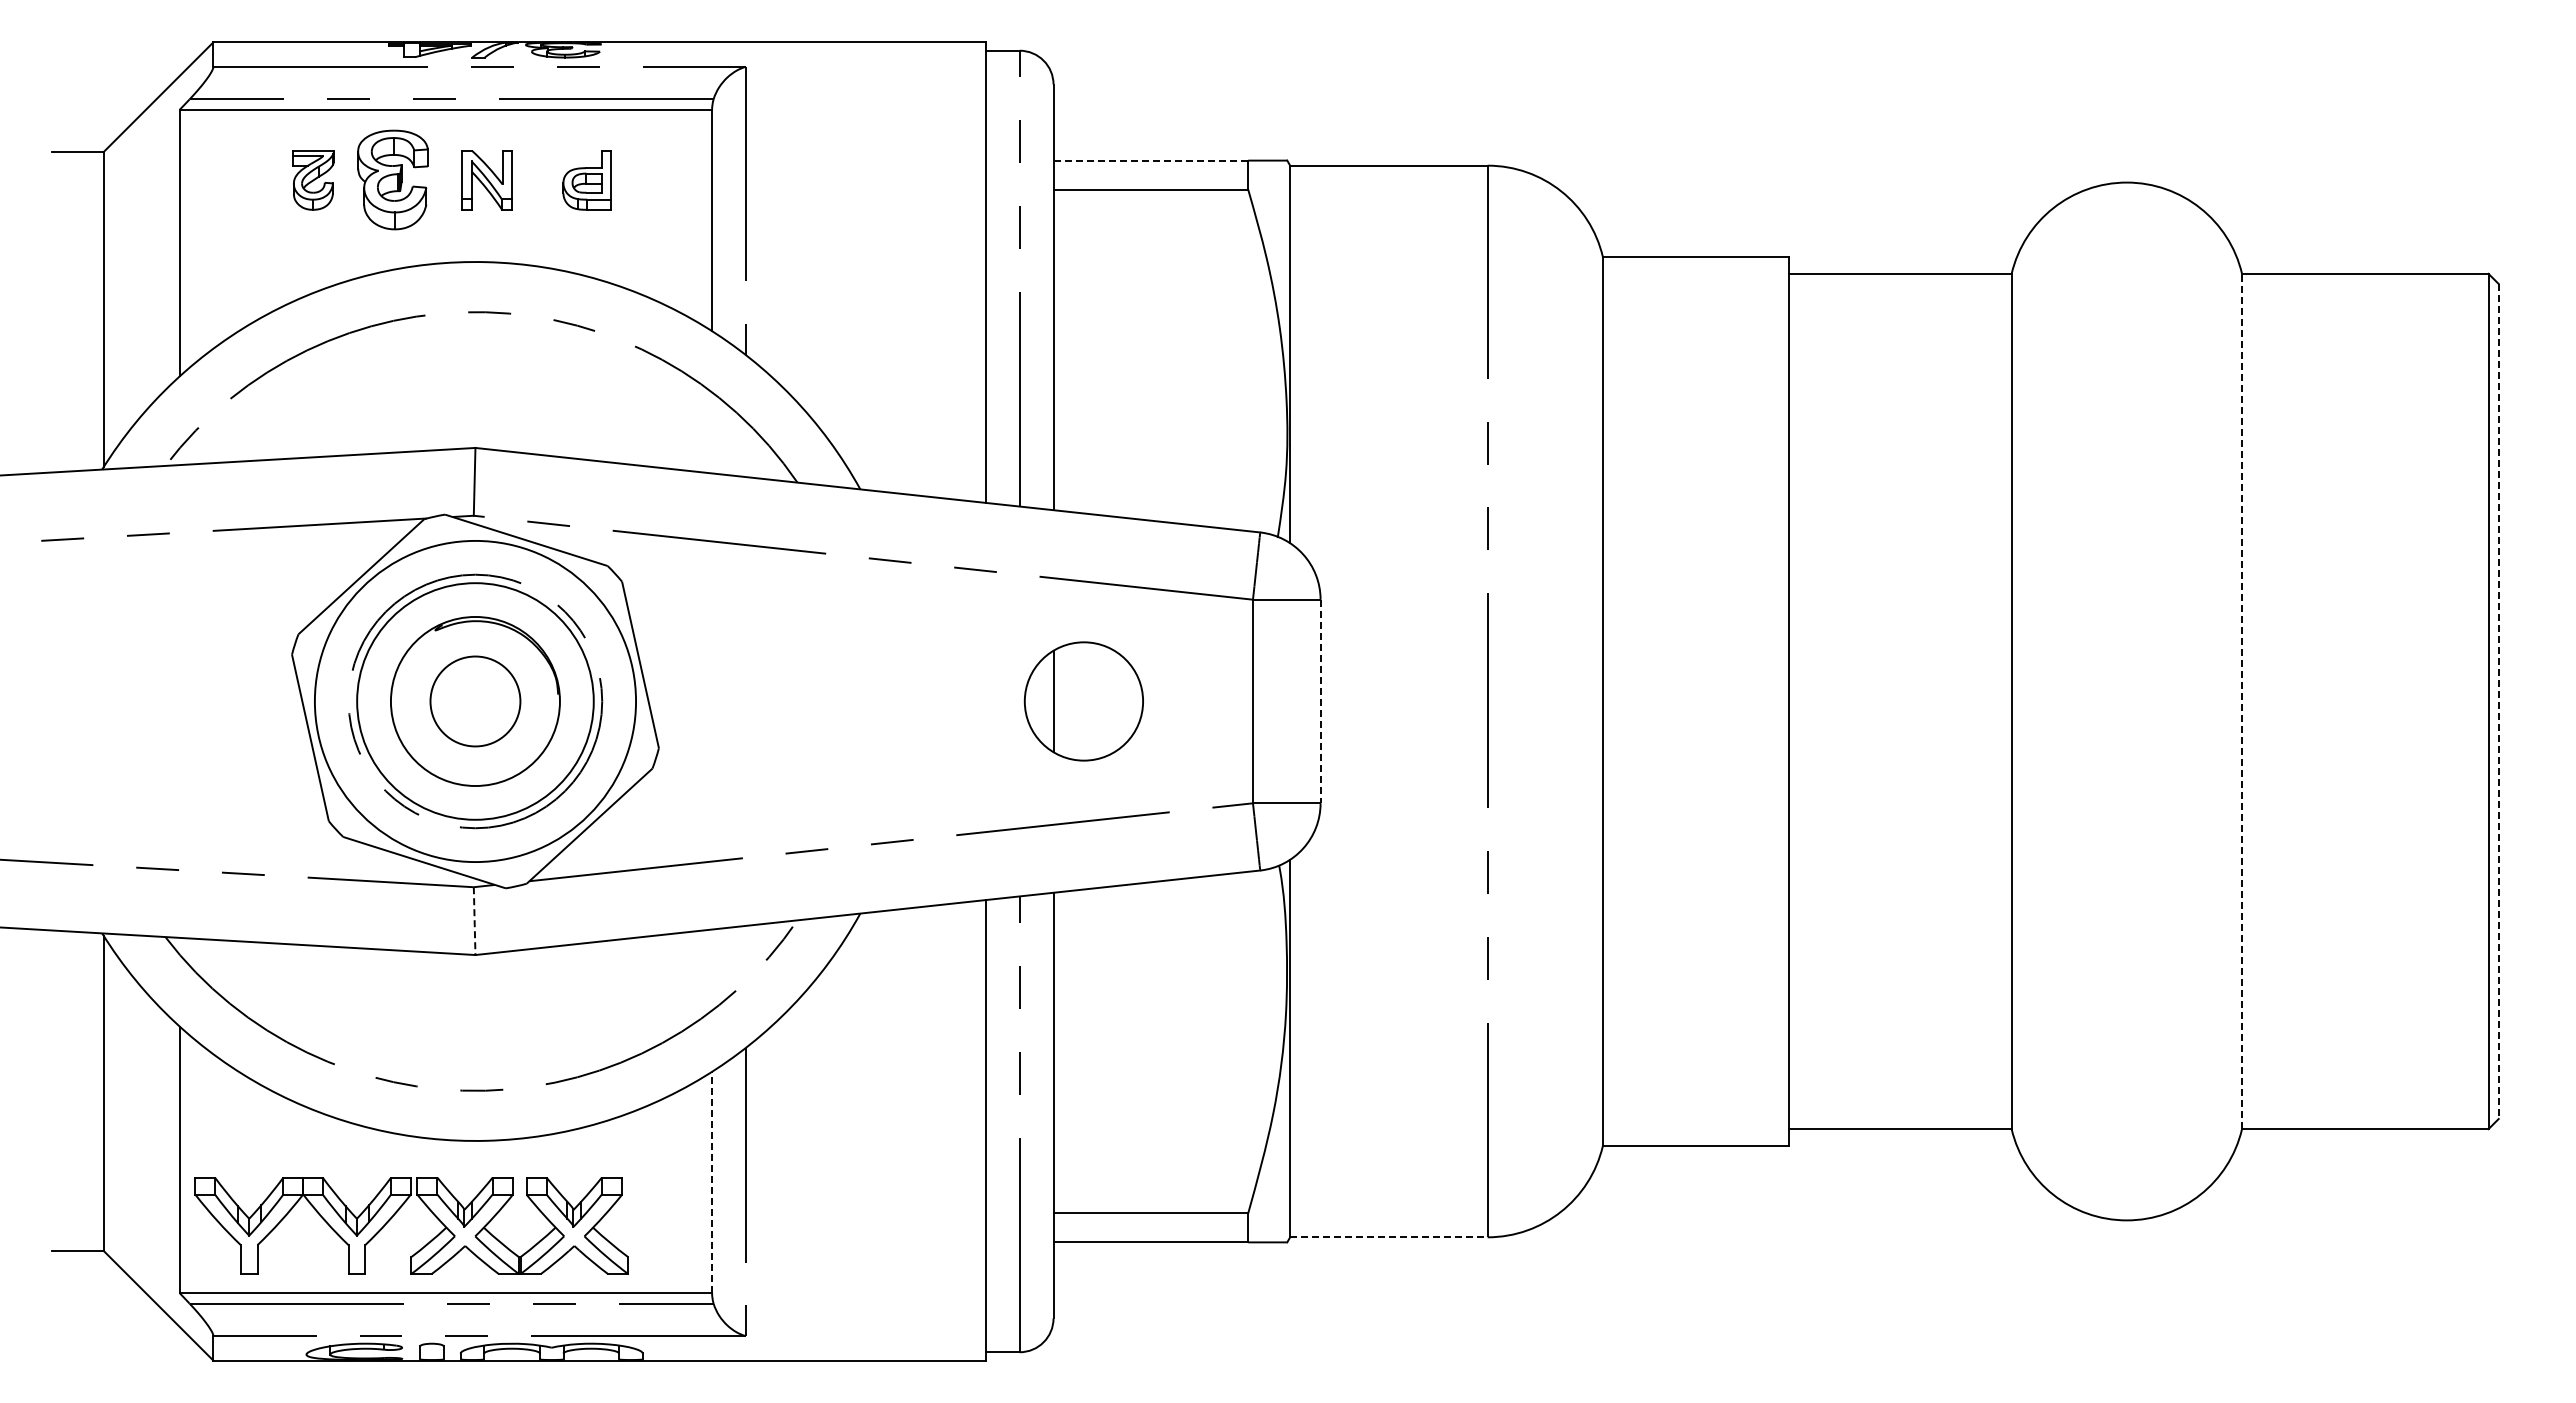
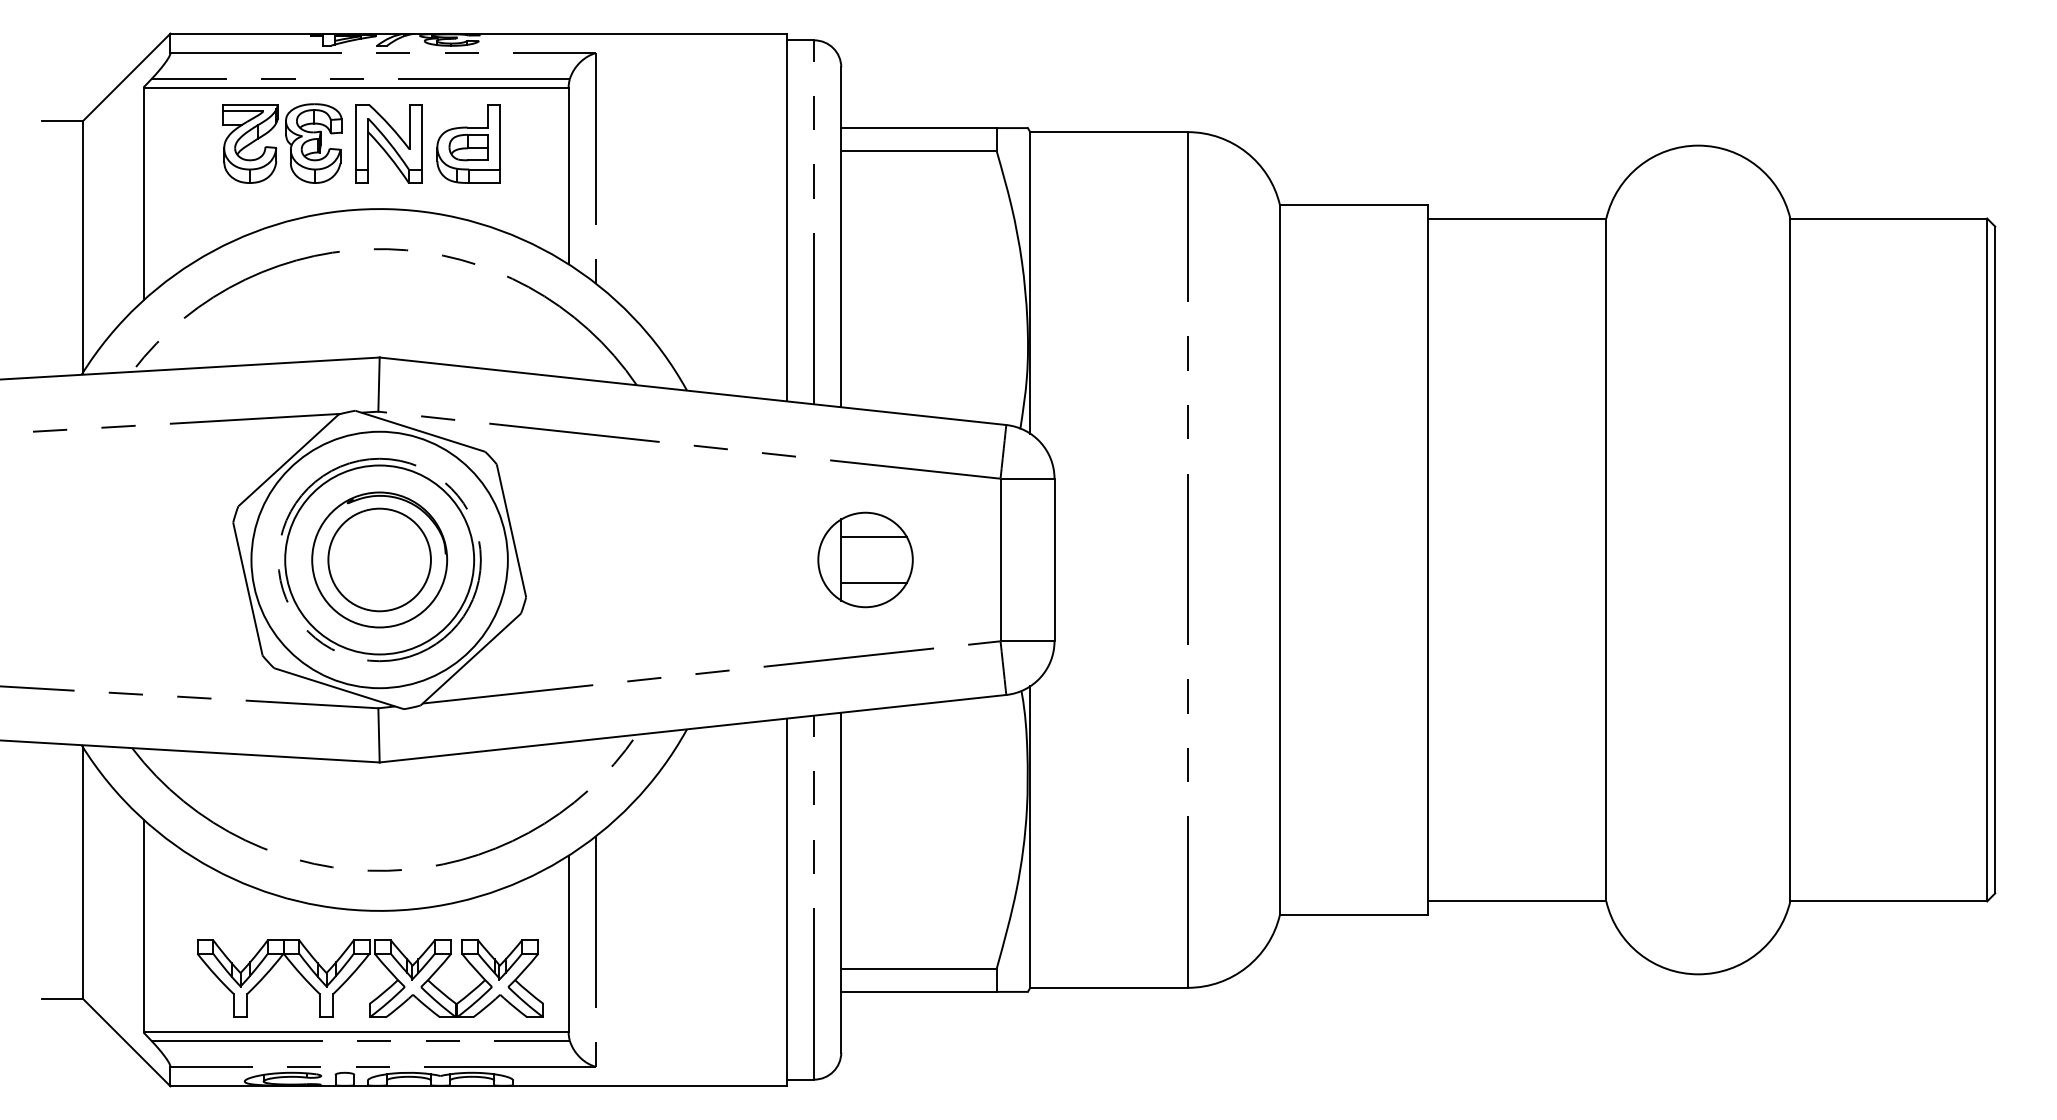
line: (1150, 160) -> (918, 128), dashed -> solid
part: (486, 179) -> (388, 143), size x1.67
part: (313, 180) -> (250, 143), size x1.67
part: (586, 180) -> (468, 143), size x1.67
line: (1094, 672) -> (873, 536), added
circle: (475, 701) -> (379, 560), size x1.43
line: (1320, 701) -> (1054, 560), dashed -> solid
line: (2242, 701) -> (1790, 560), dashed -> solid
line: (2498, 701) -> (1995, 560), dashed -> solid
line: (1094, 730) -> (873, 583), added
line: (474, 921) -> (378, 735), dashed -> solid
line: (712, 1182) -> (568, 944), dashed -> solid
part: (398, 1211) -> (359, 967), moved
line: (1388, 1237) -> (1108, 987), dashed -> solid

